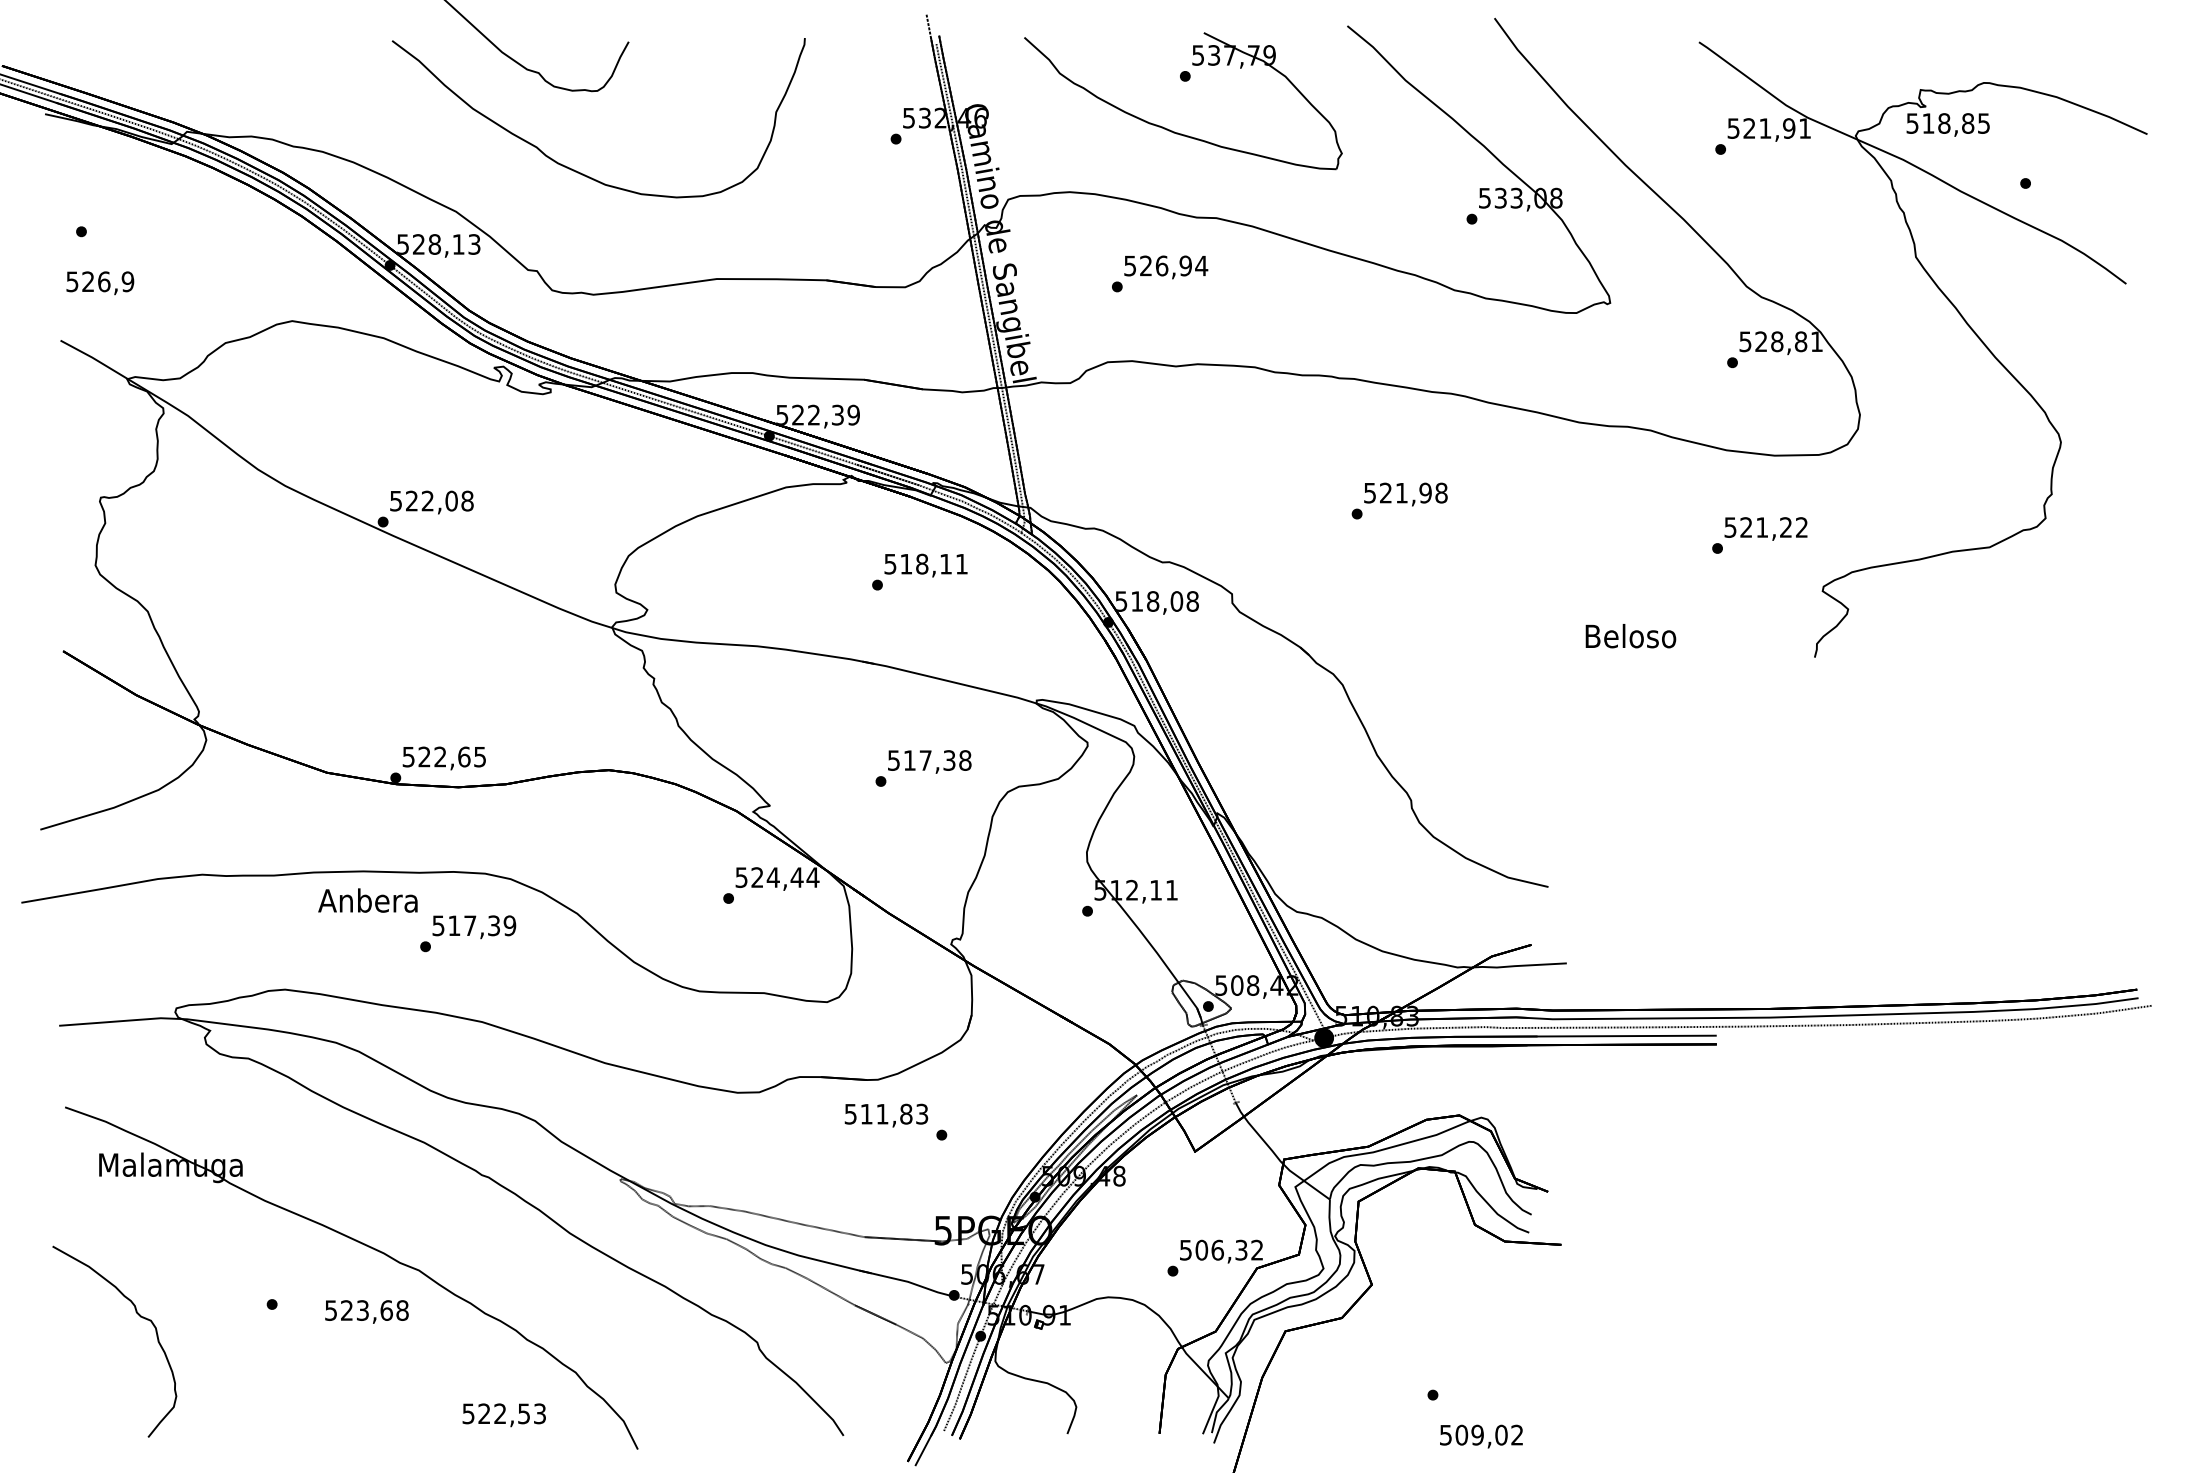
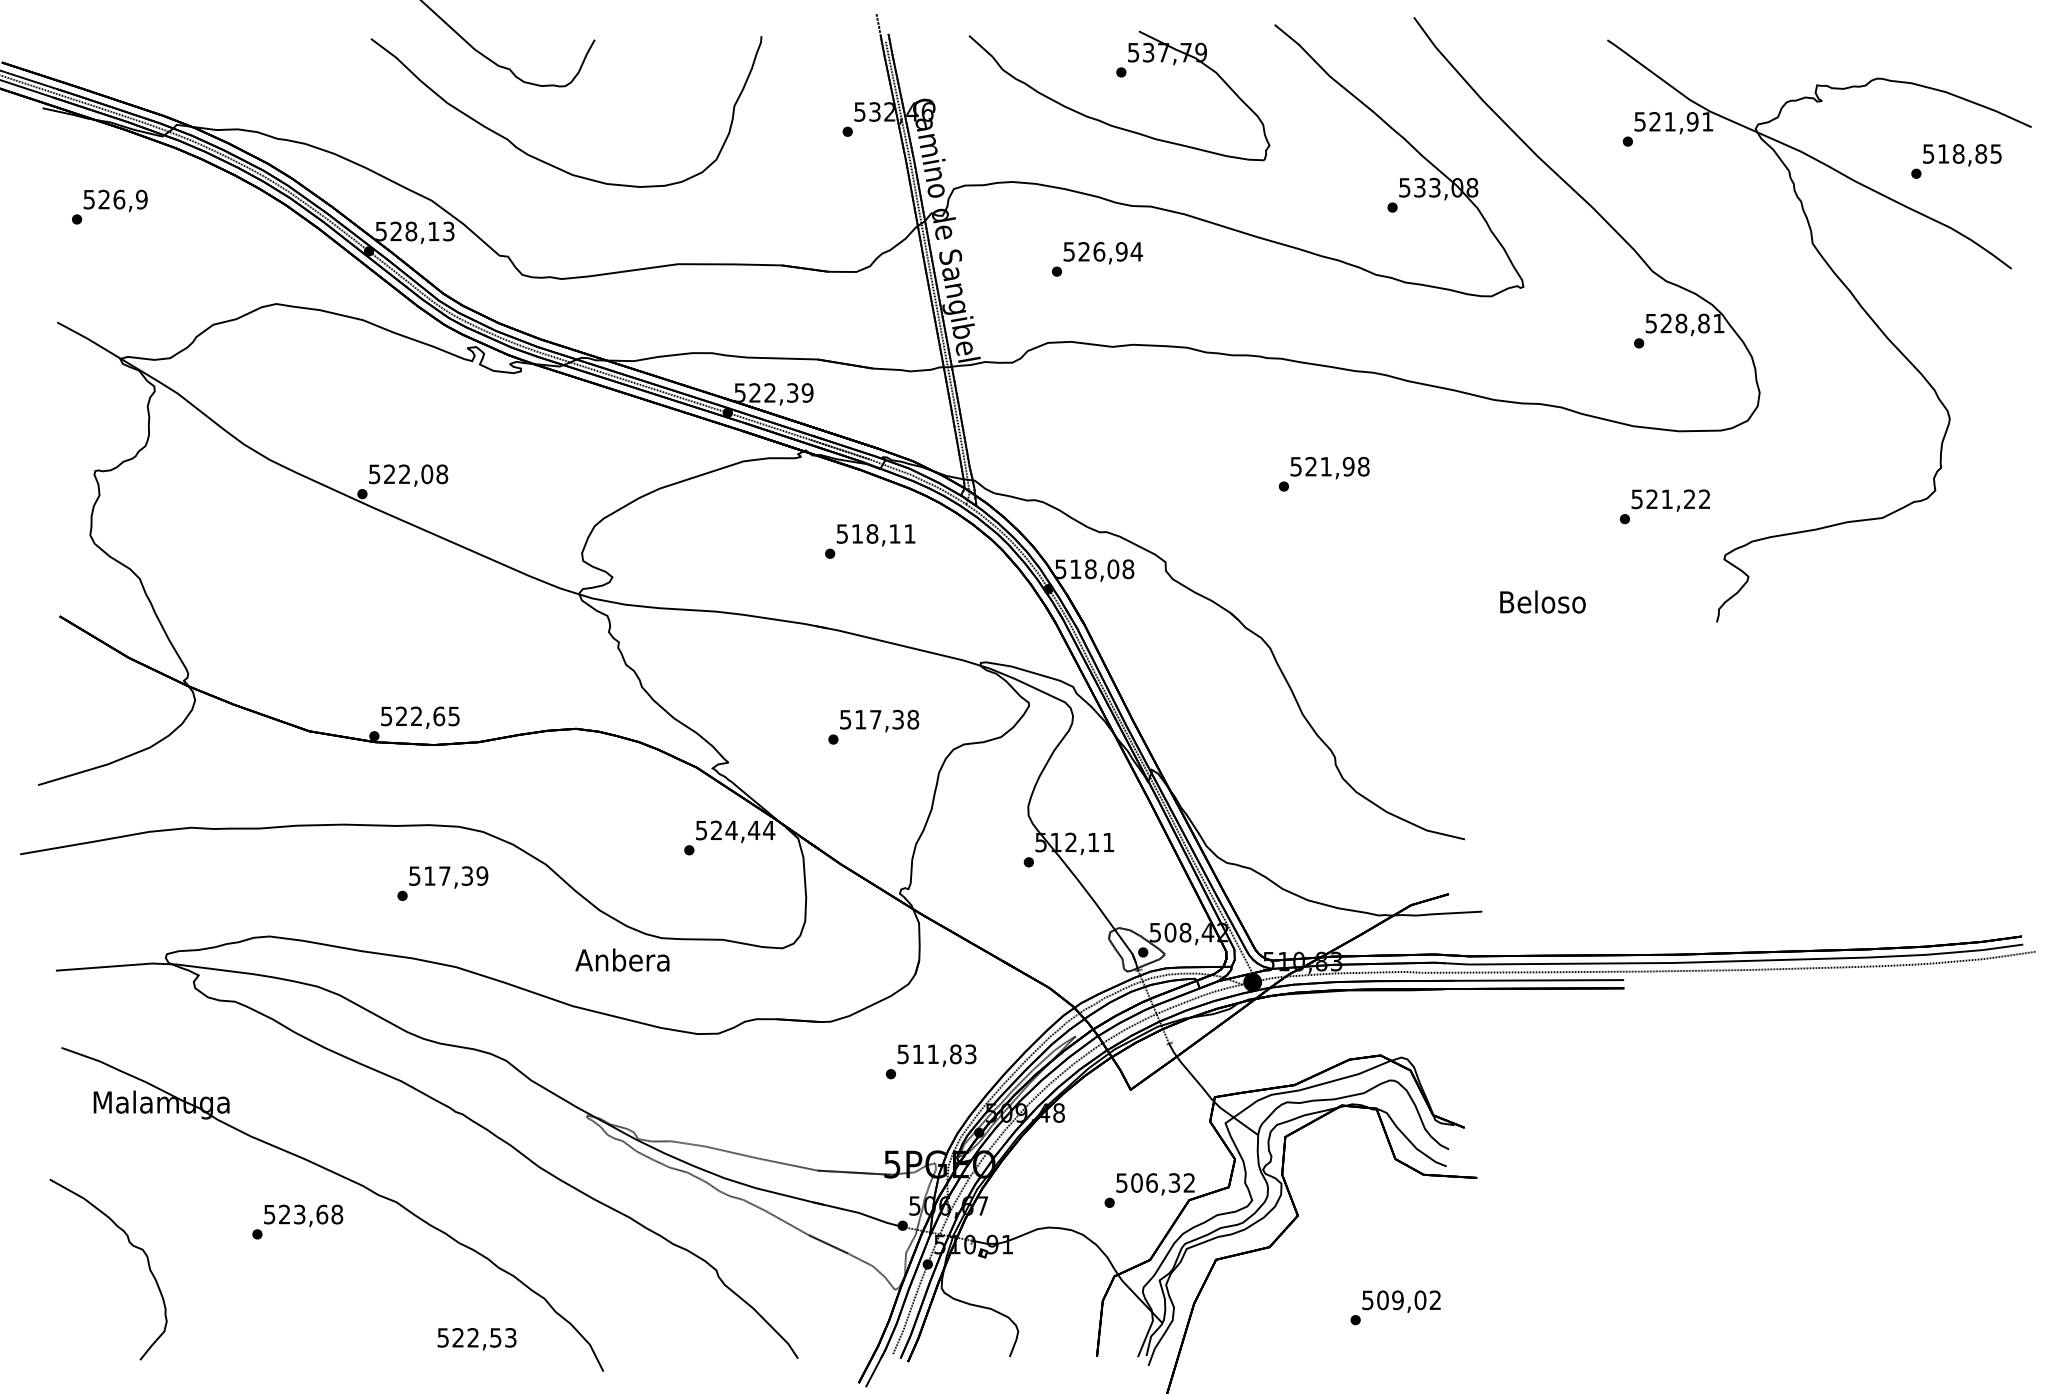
text: (1947, 124) -> (1961, 154), moved
text: (100, 283) -> (115, 201), moved
text: (367, 900) -> (622, 960), moved
text: (886, 1115) -> (937, 1055), moved
text: (366, 1311) -> (303, 1215), moved
text: (1481, 1436) -> (1401, 1301), moved

